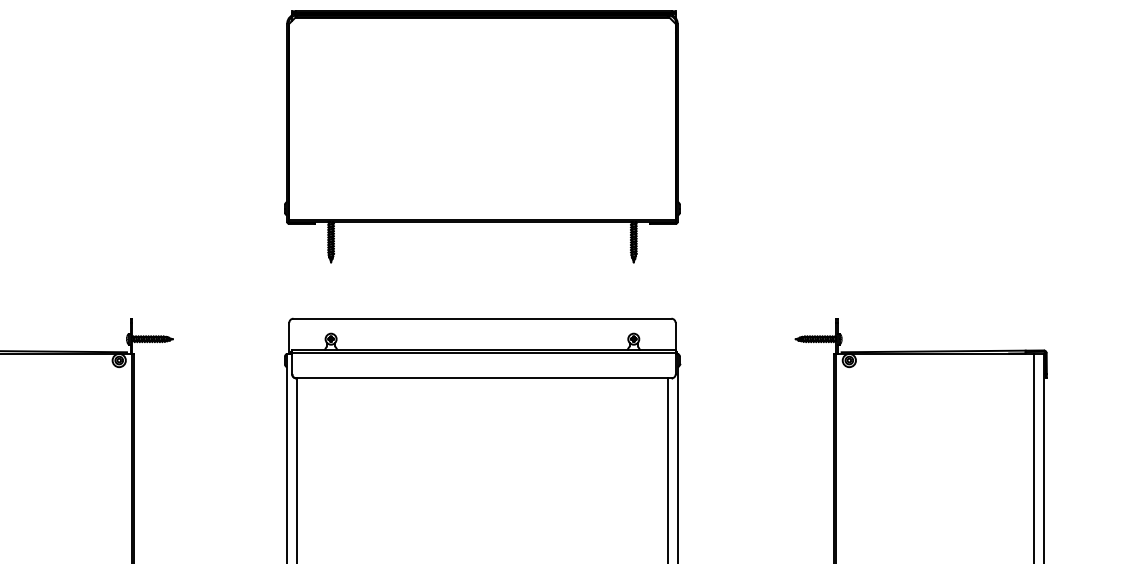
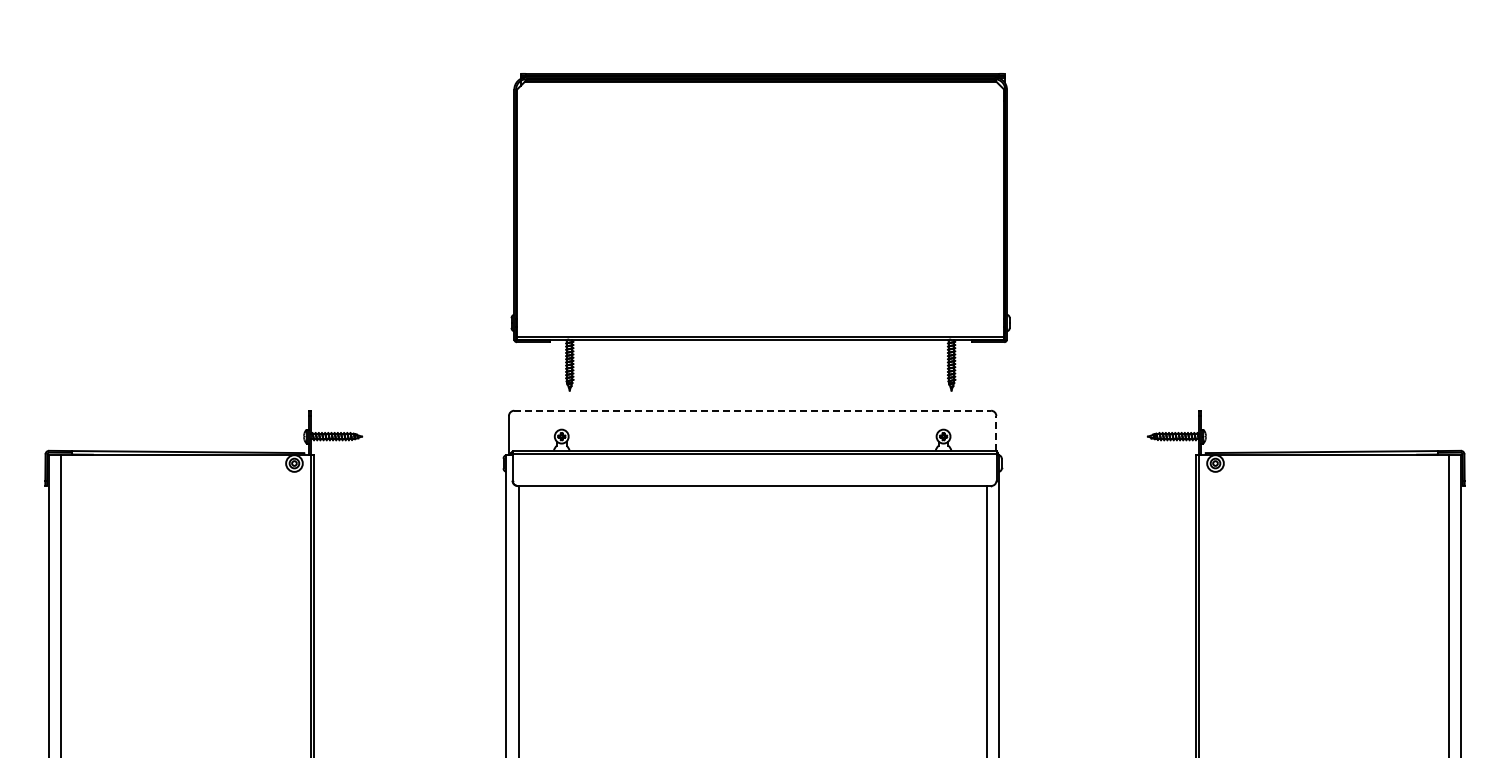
part: (482, 136) -> (760, 232), moved
line: (483, 318) -> (753, 410), solid -> dashed
line: (675, 335) -> (996, 432), solid -> dashed

